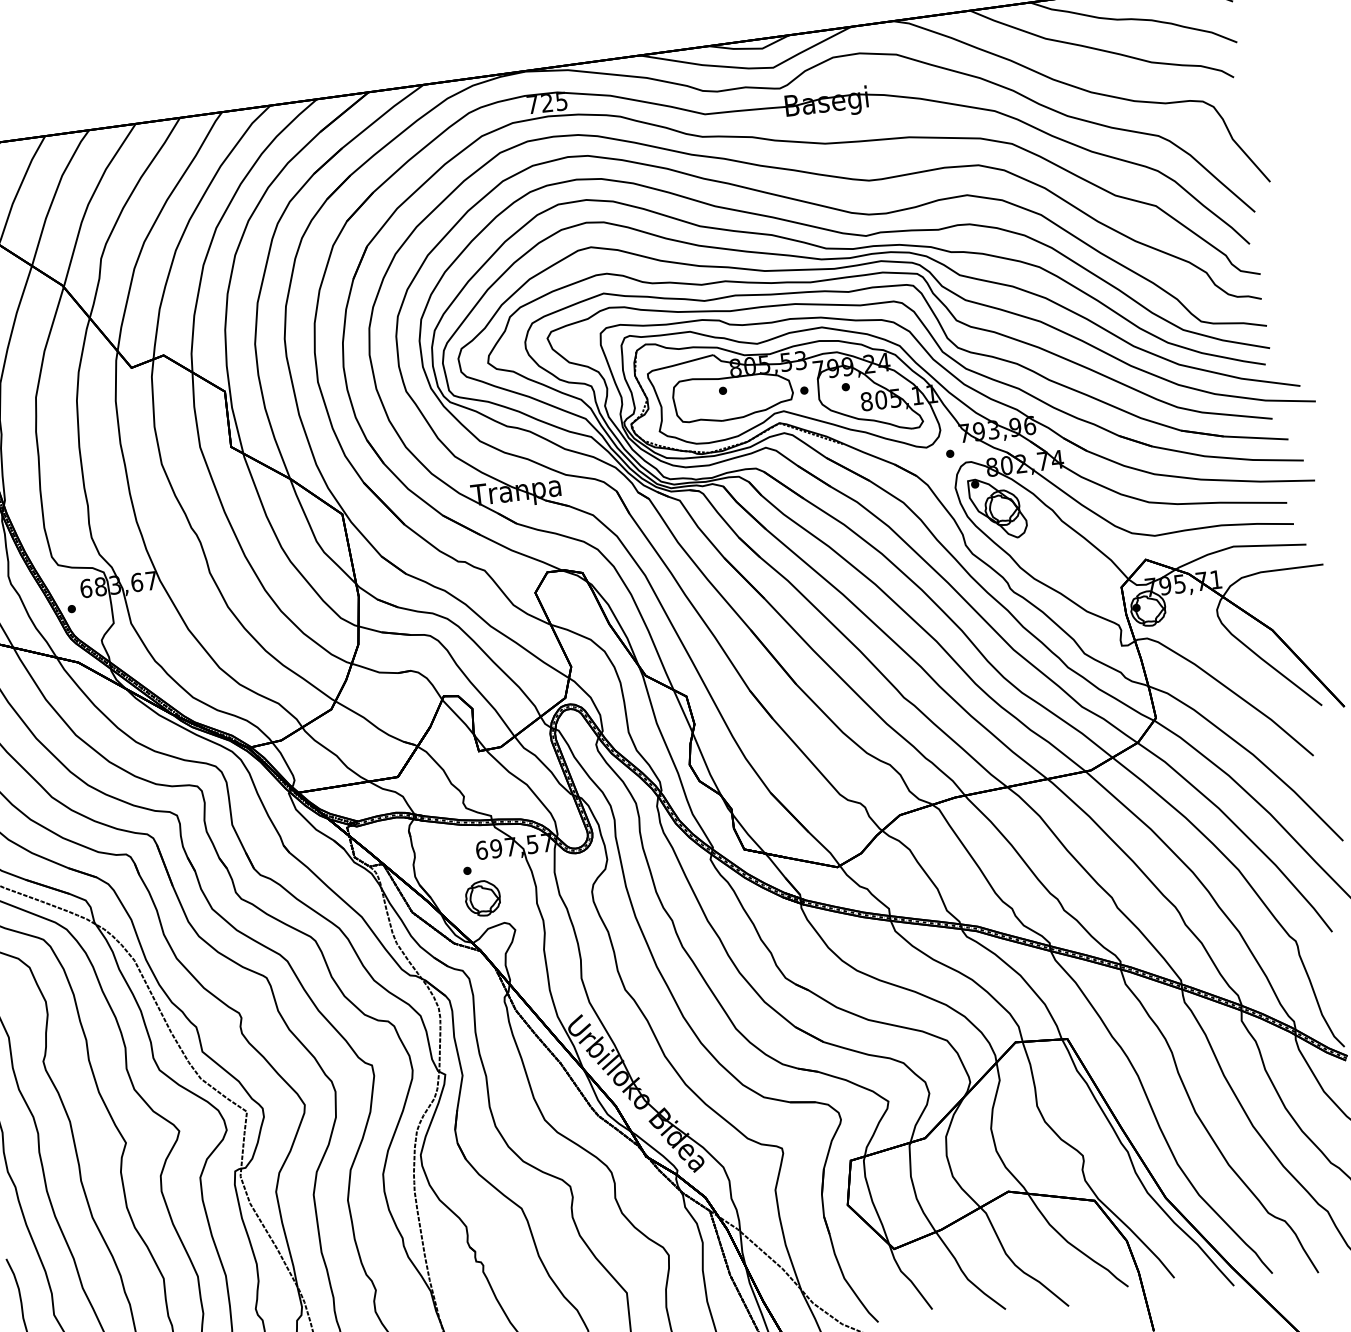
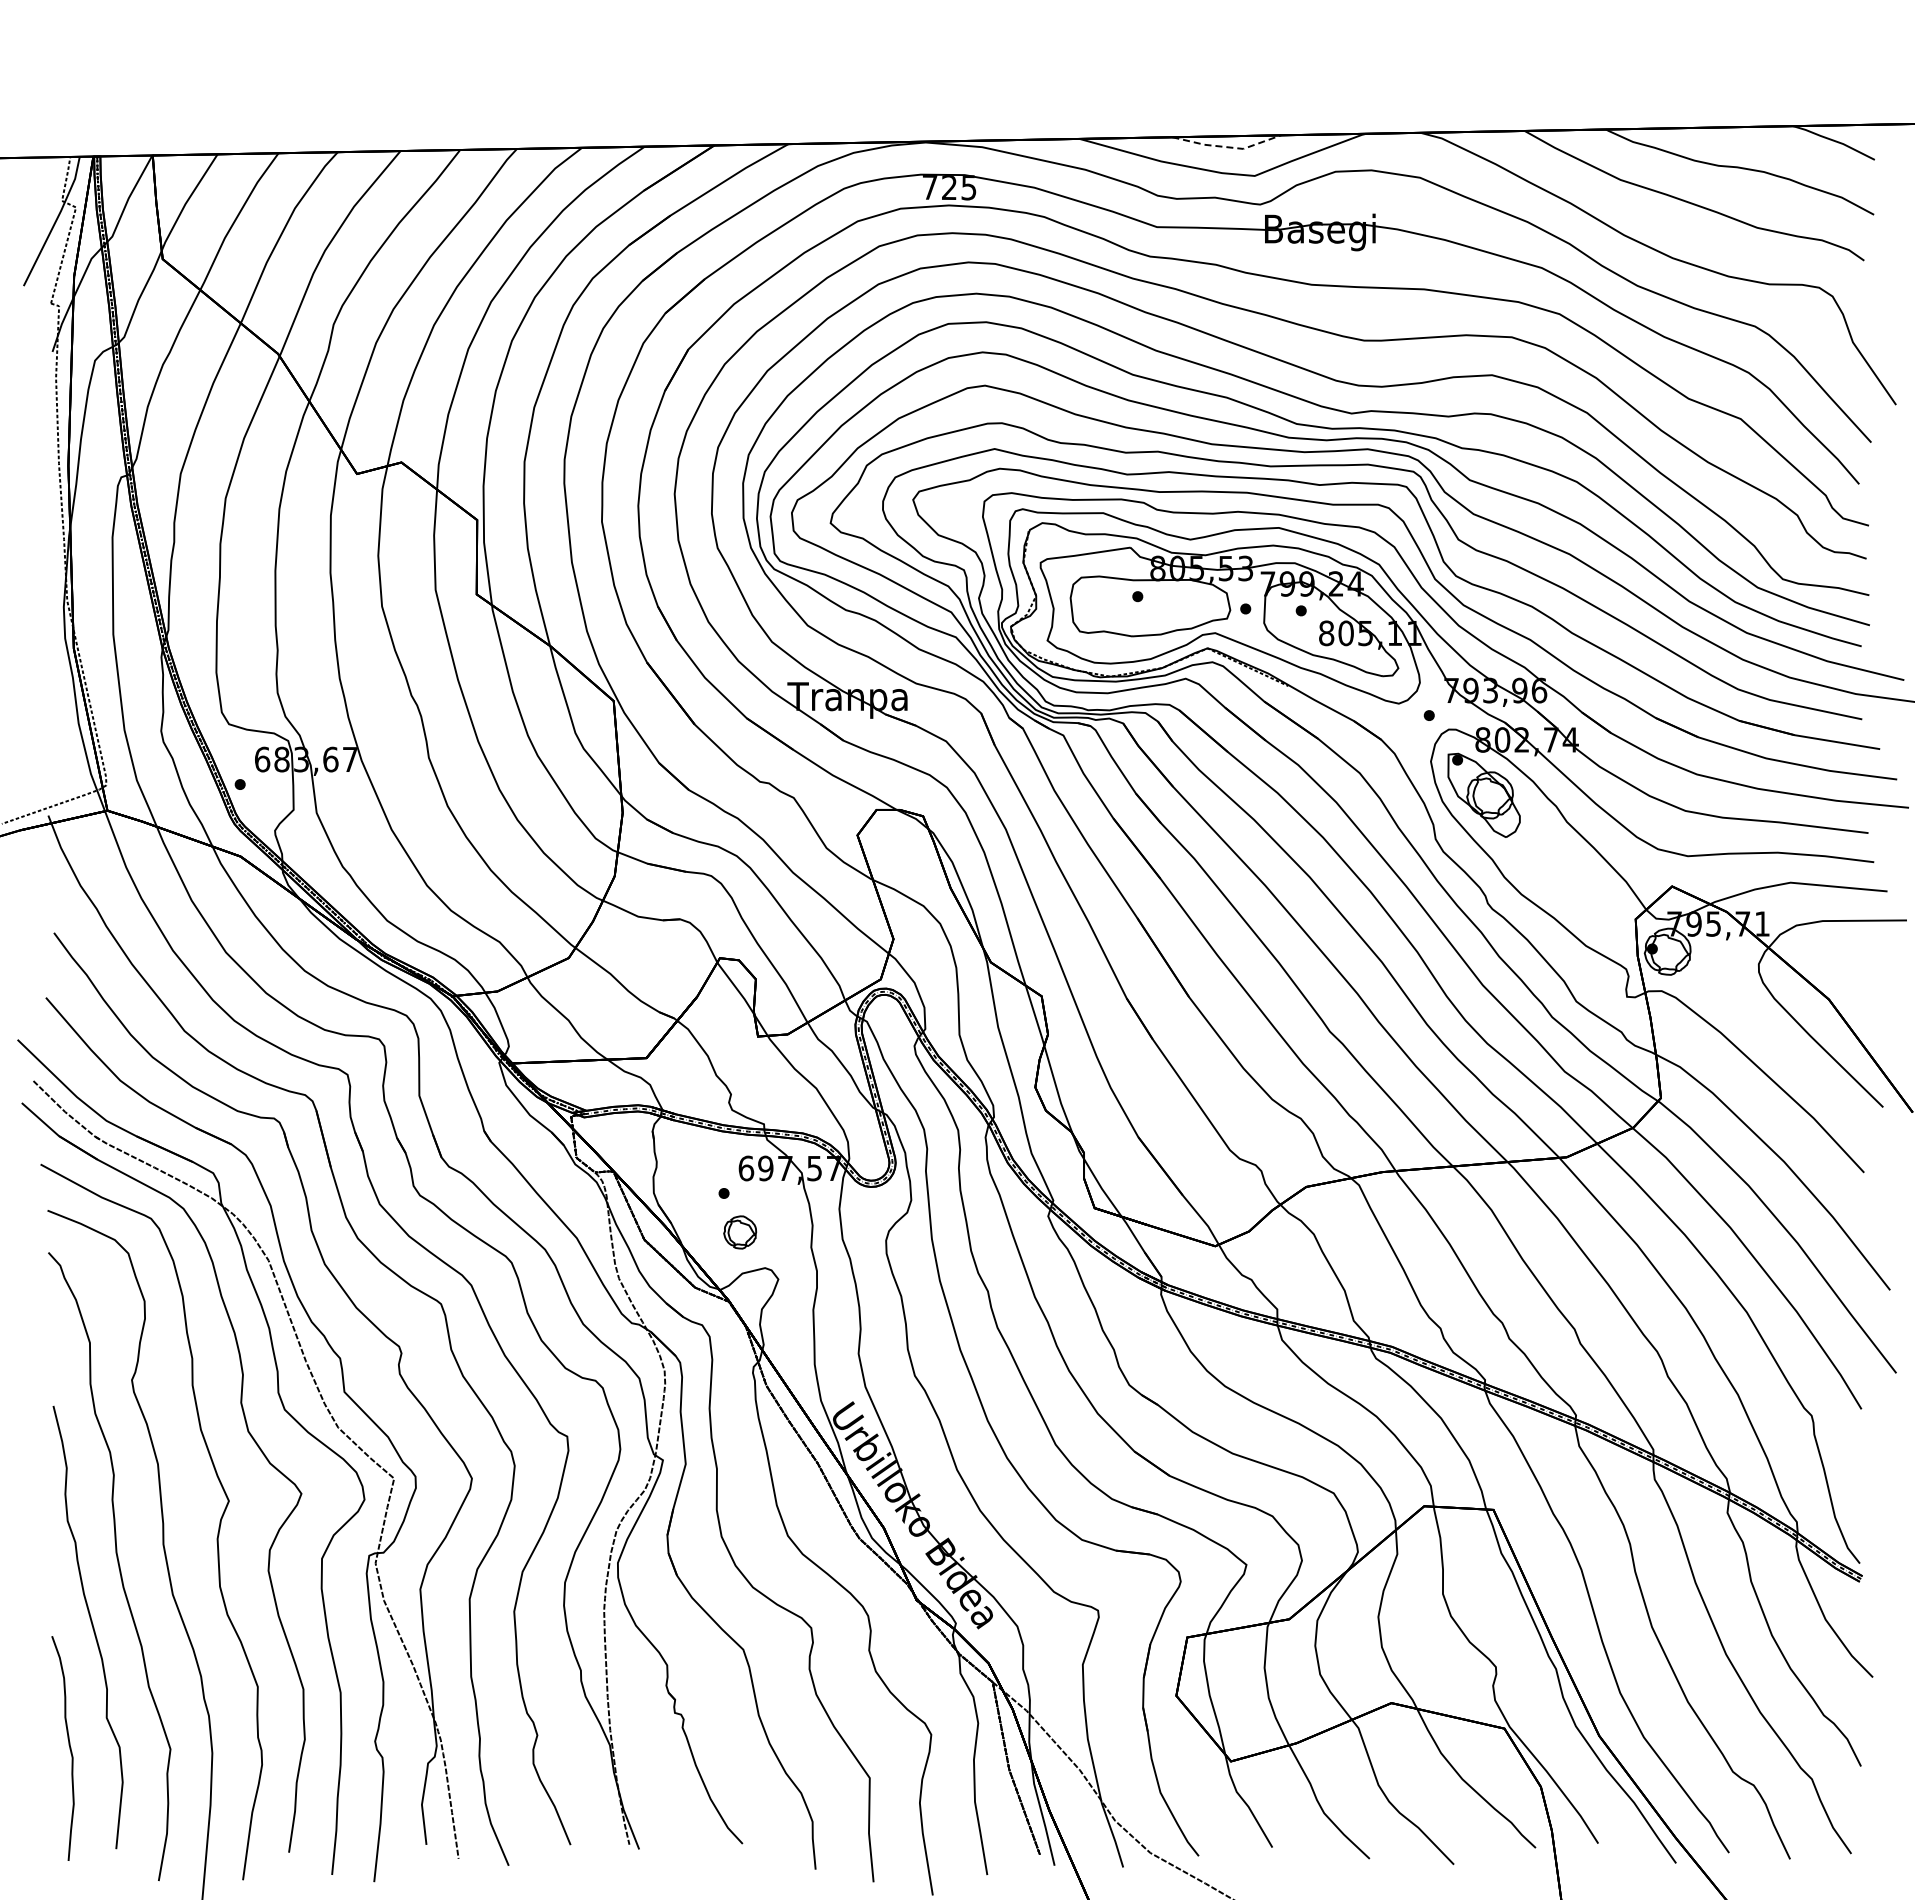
line: (750, 48) -> (1227, 147), solid -> dashed
part: (482, 898) -> (739, 1232), size x0.7

